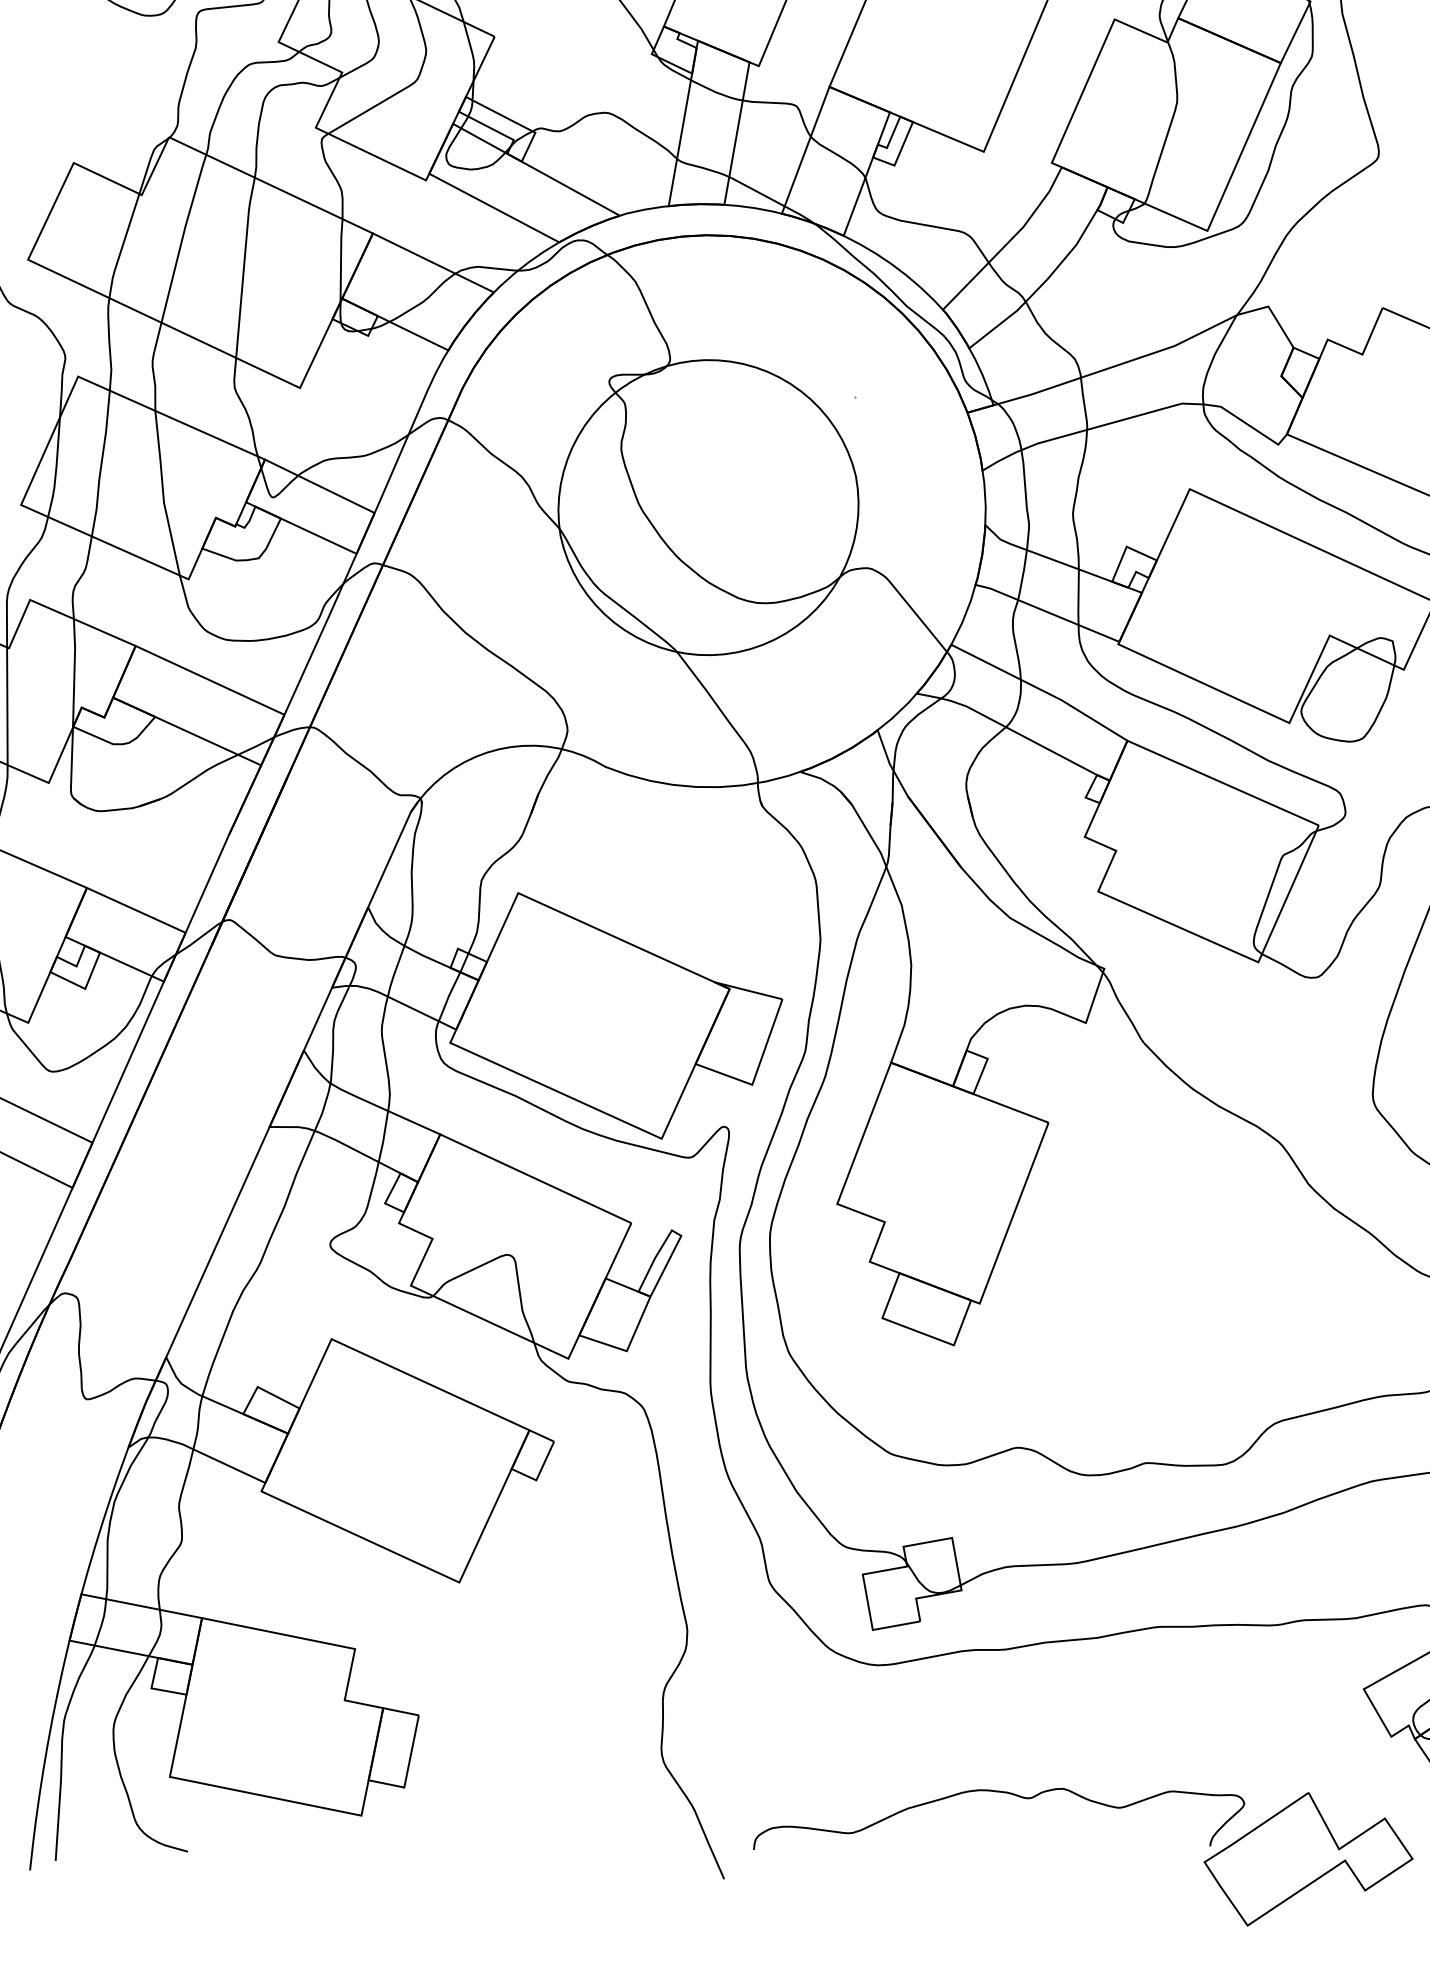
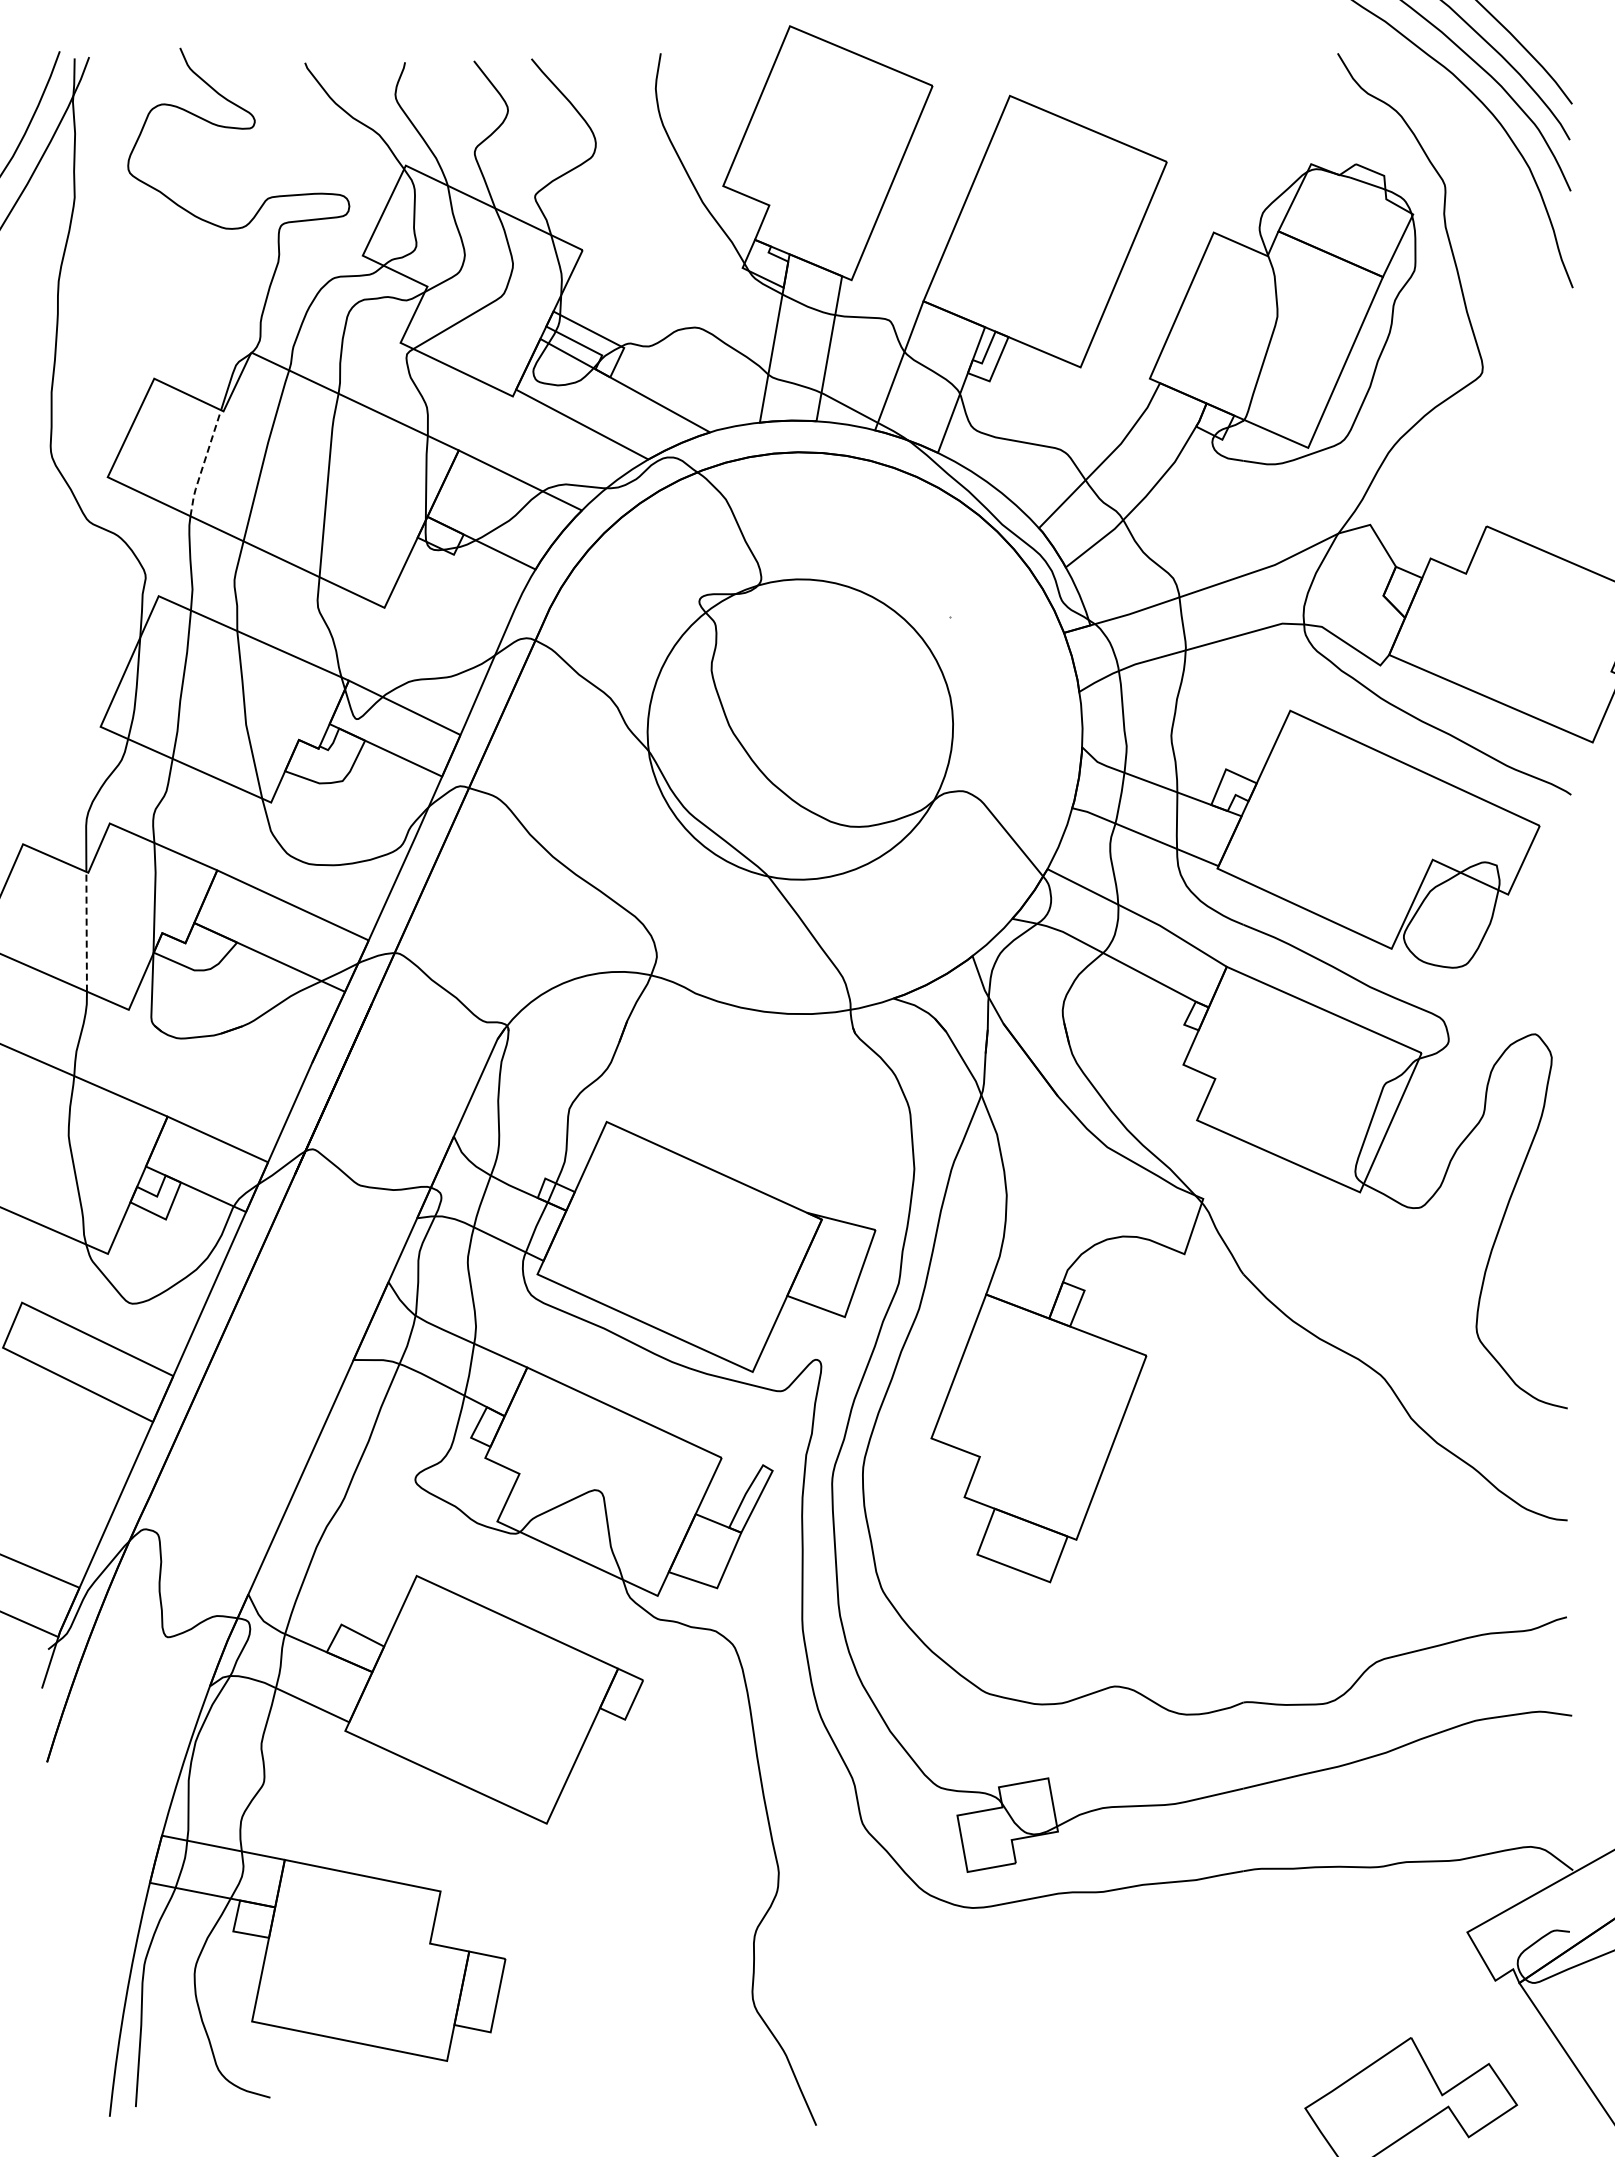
line: (122, 247) -> (203, 464), solid -> dashed
line: (7, 706) -> (86, 931), solid -> dashed
part: (1004, 1793) -> (1101, 2038), removed

